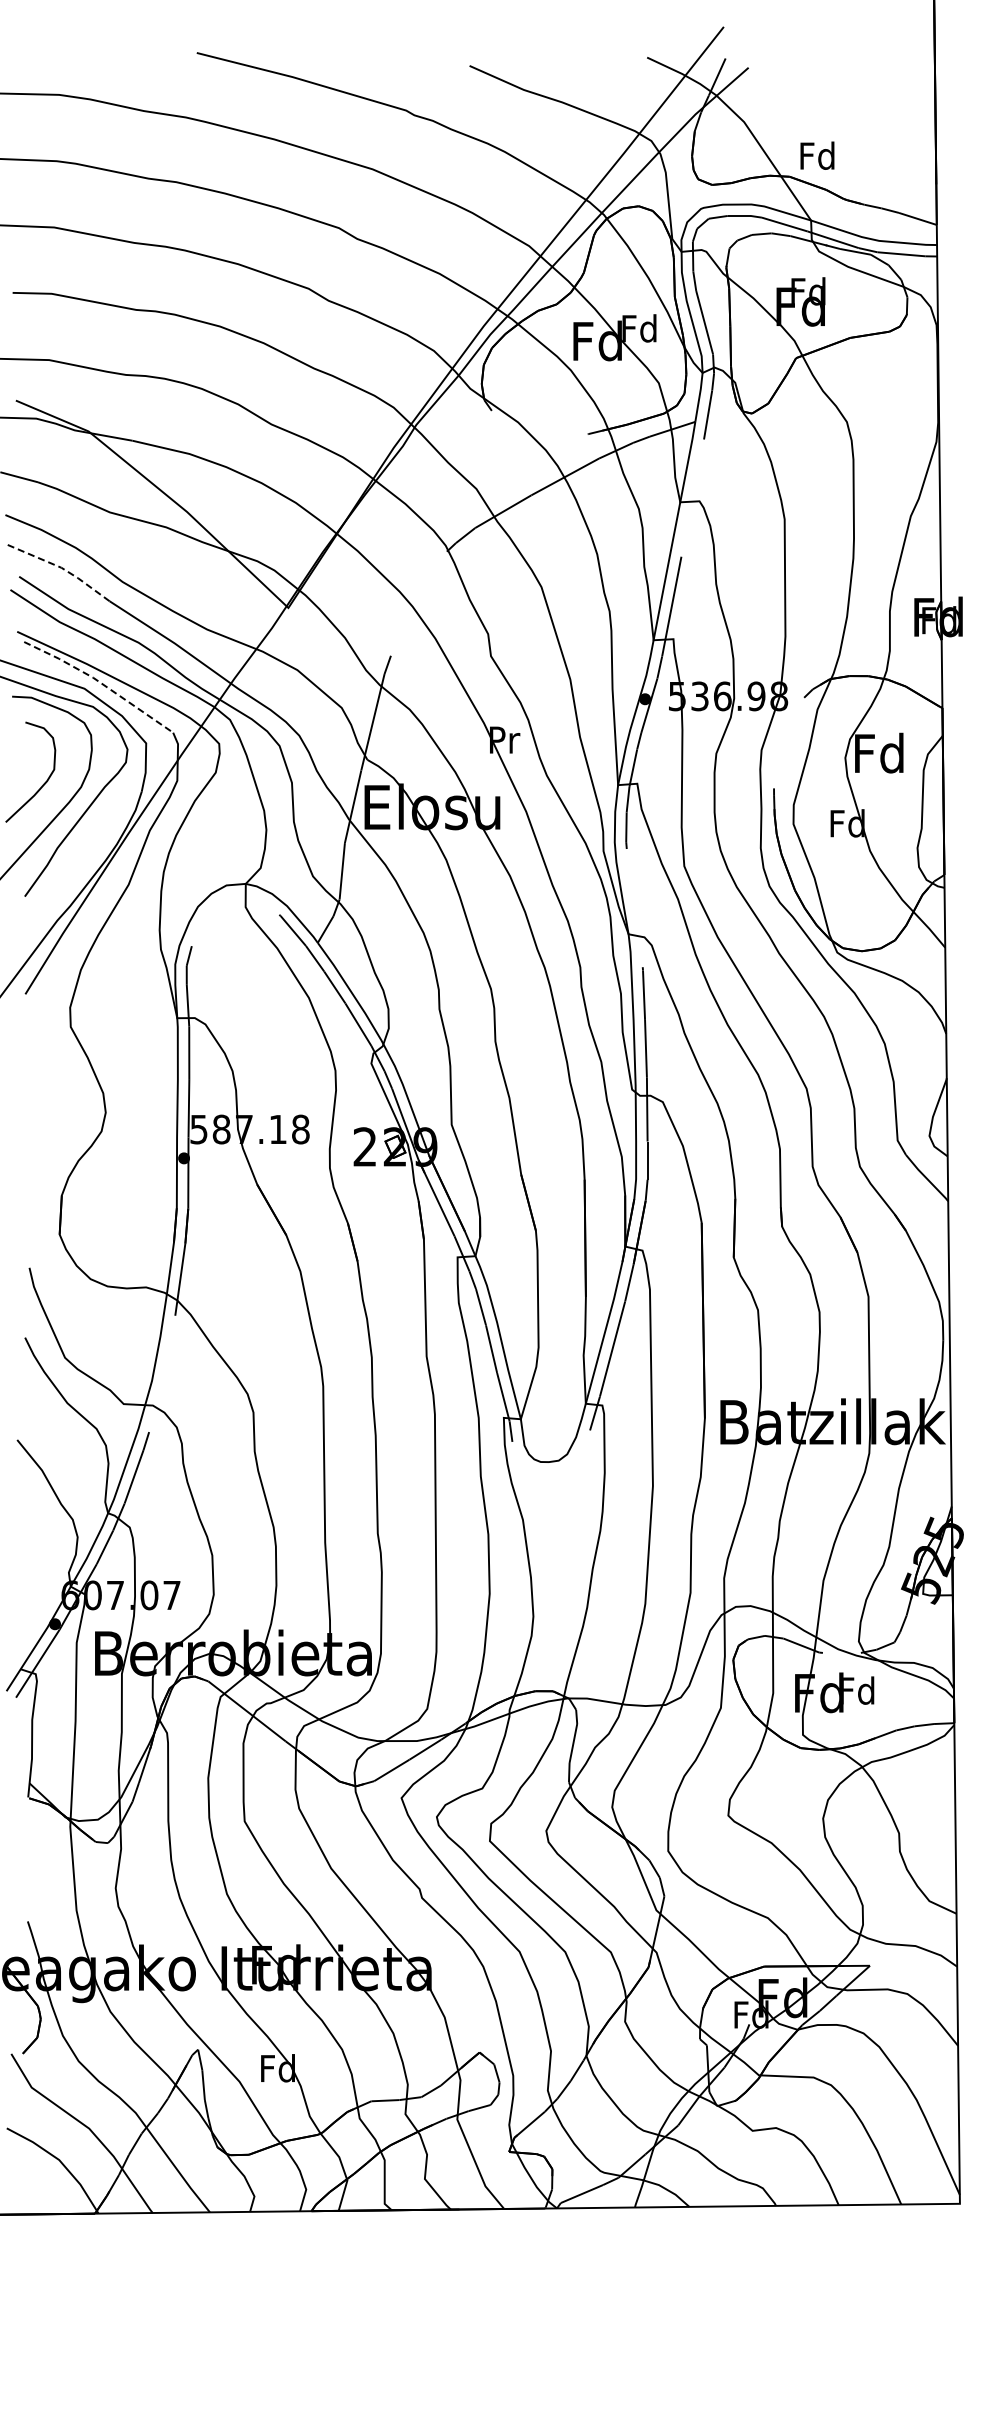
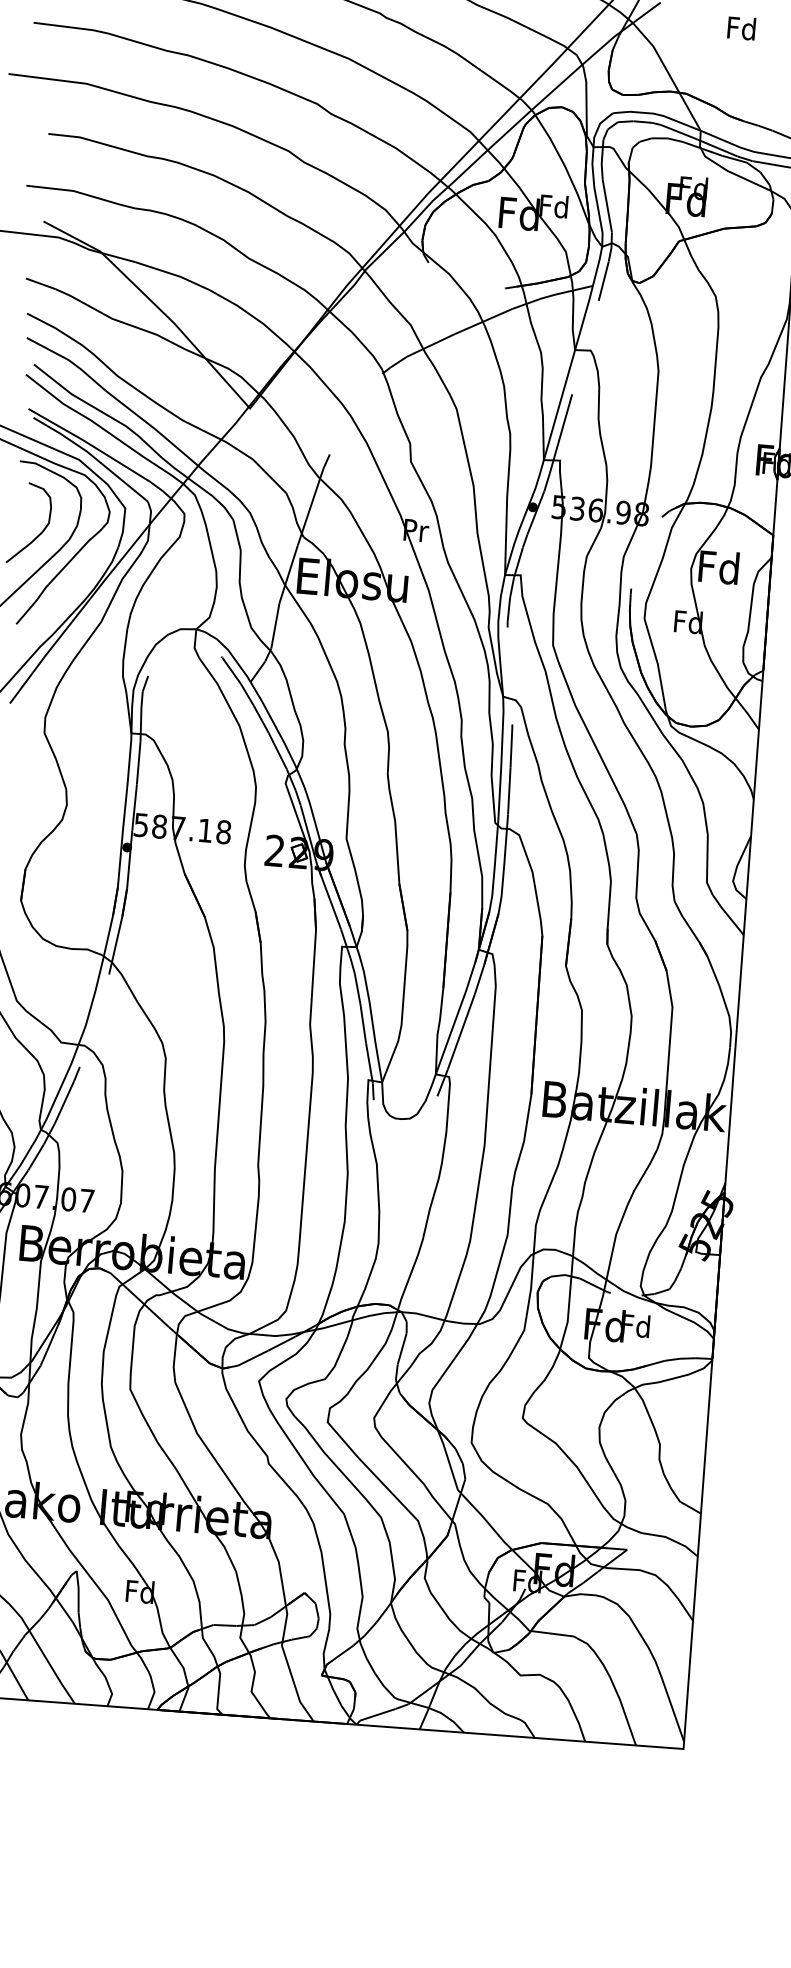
text: (817, 155) -> (741, 28), moved
line: (62, 568) -> (69, 360), dashed -> solid
line: (100, 682) -> (92, 455), dashed -> solid

